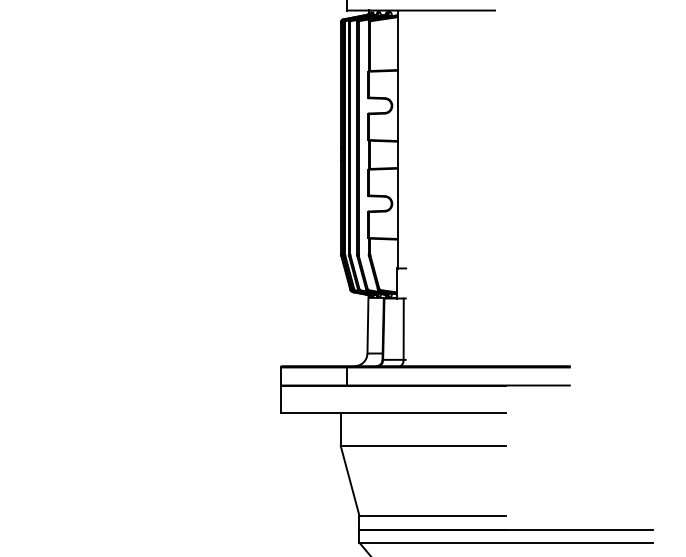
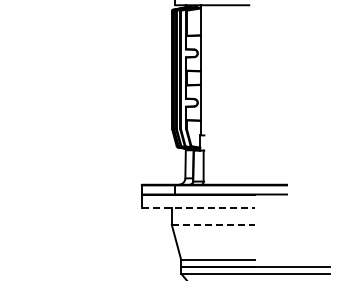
line: (393, 413) -> (198, 208), solid -> dashed
line: (423, 446) -> (213, 225), solid -> dashed

